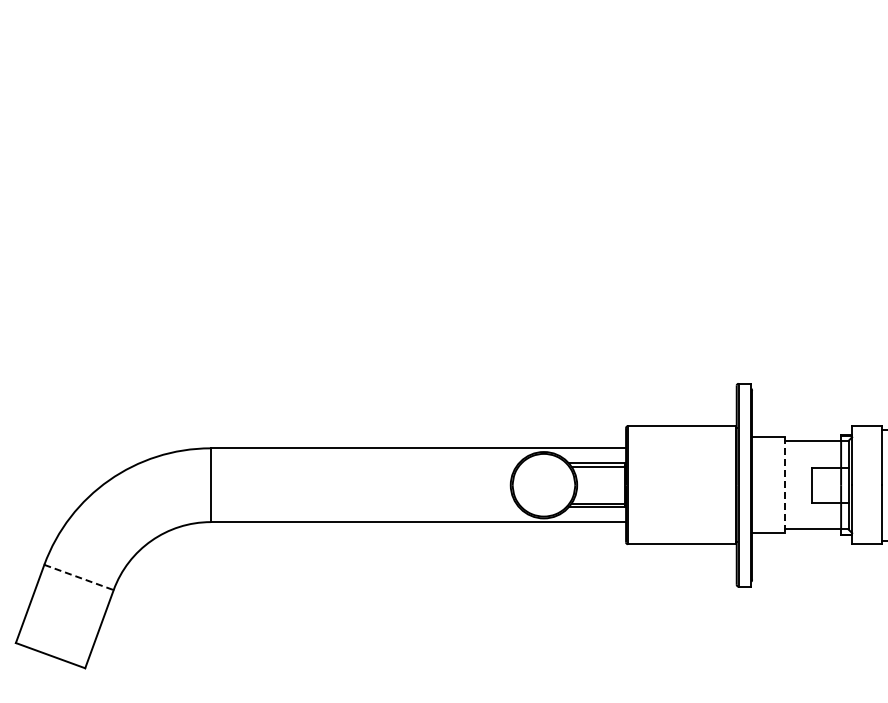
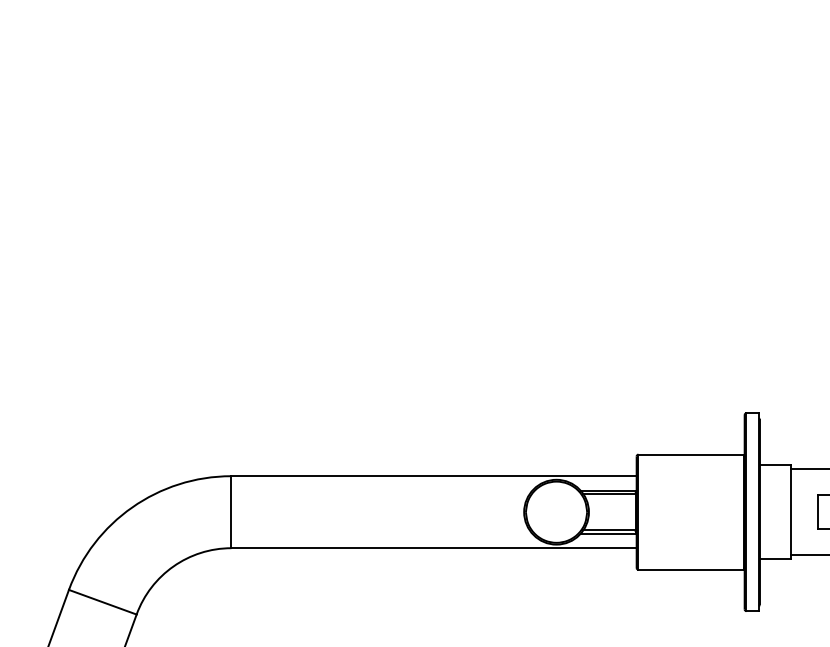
line: (784, 485) -> (791, 512), dashed -> solid
line: (79, 577) -> (103, 602), dashed -> solid

